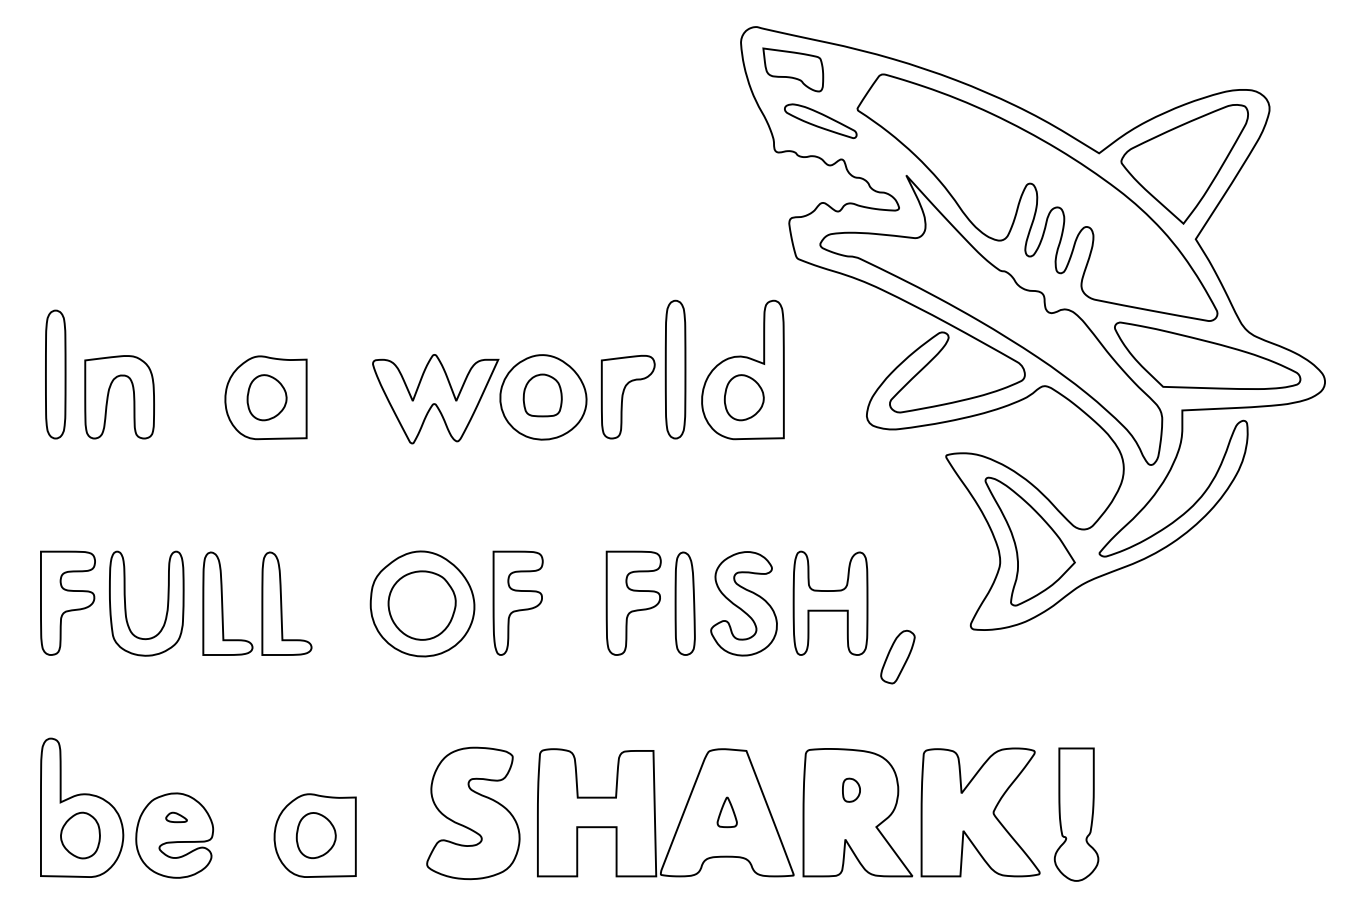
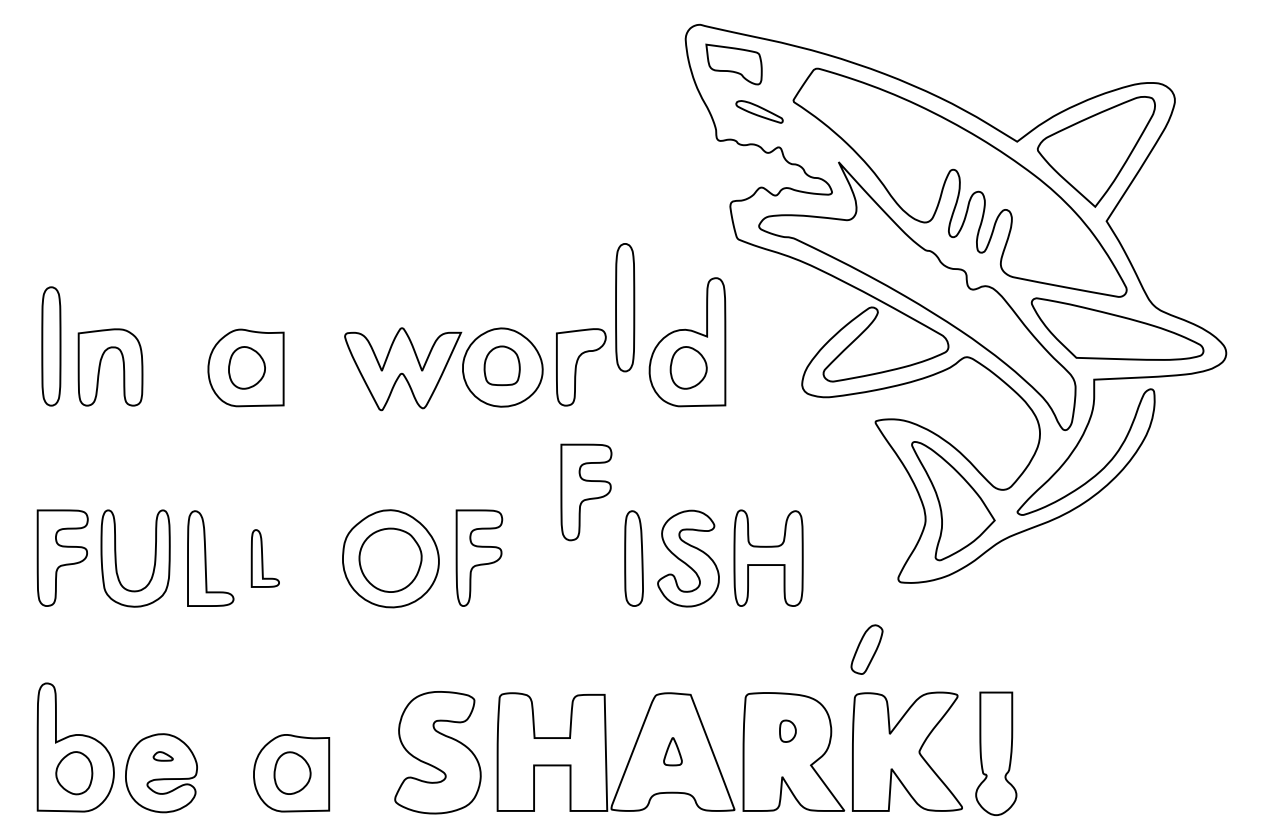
part: (820, 120) -> (759, 111), size x0.7
part: (675, 369) -> (625, 307), moved
part: (633, 602) -> (586, 491), moved
part: (286, 603) -> (264, 558), size x0.6
part: (897, 656) -> (866, 649), moved

